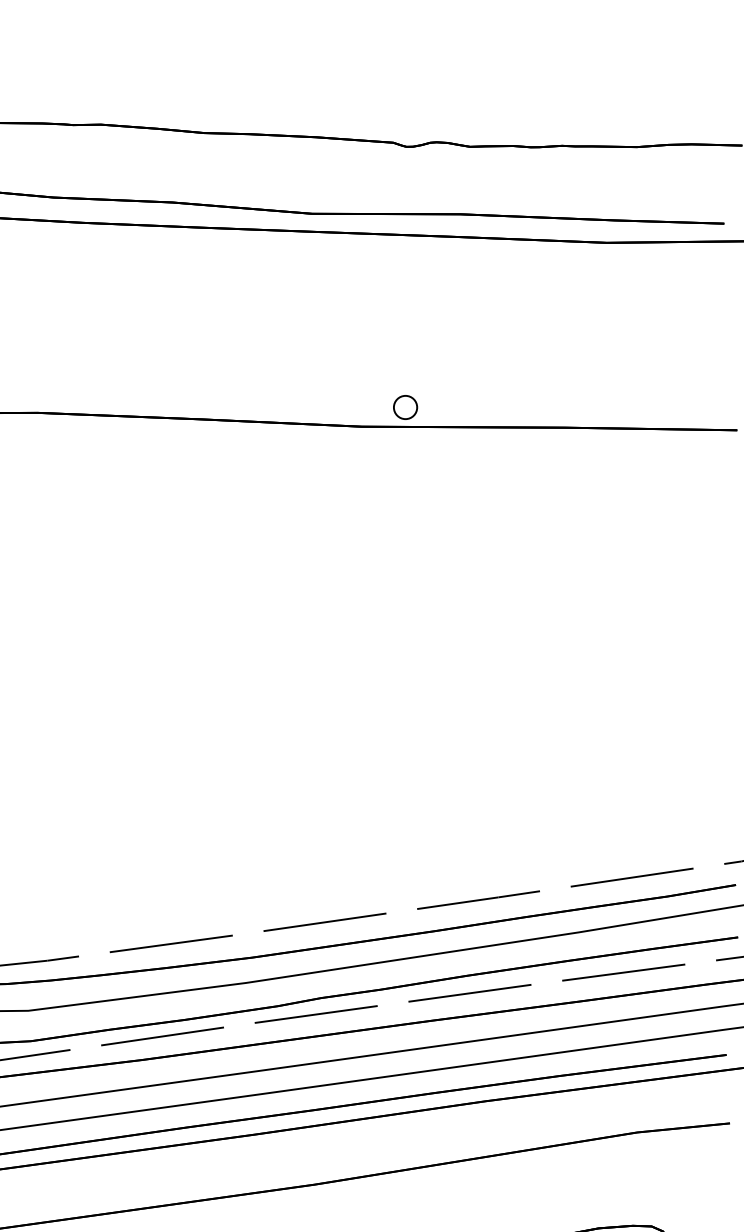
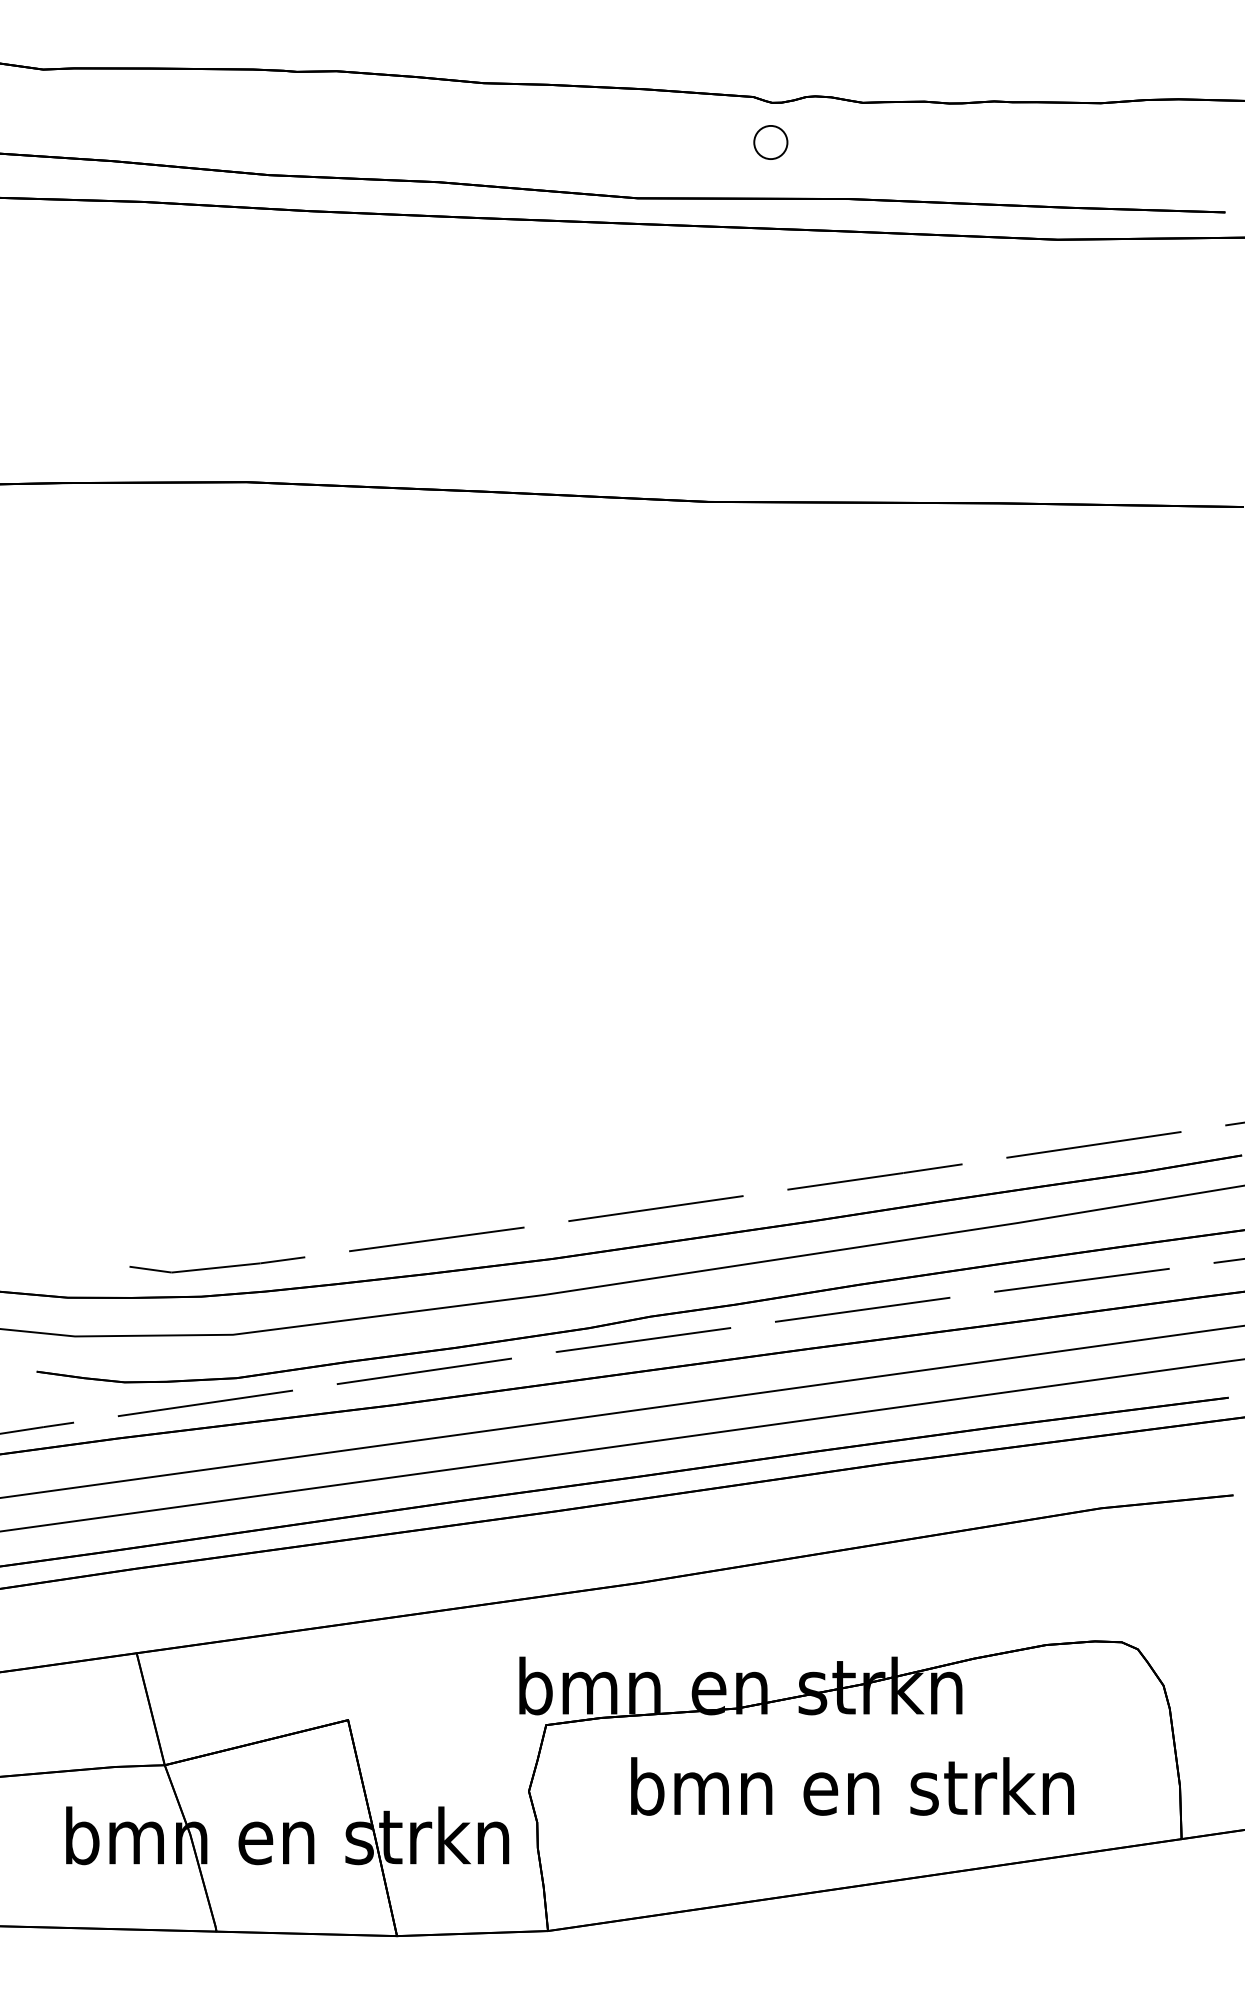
part: (405, 407) -> (770, 142), moved

